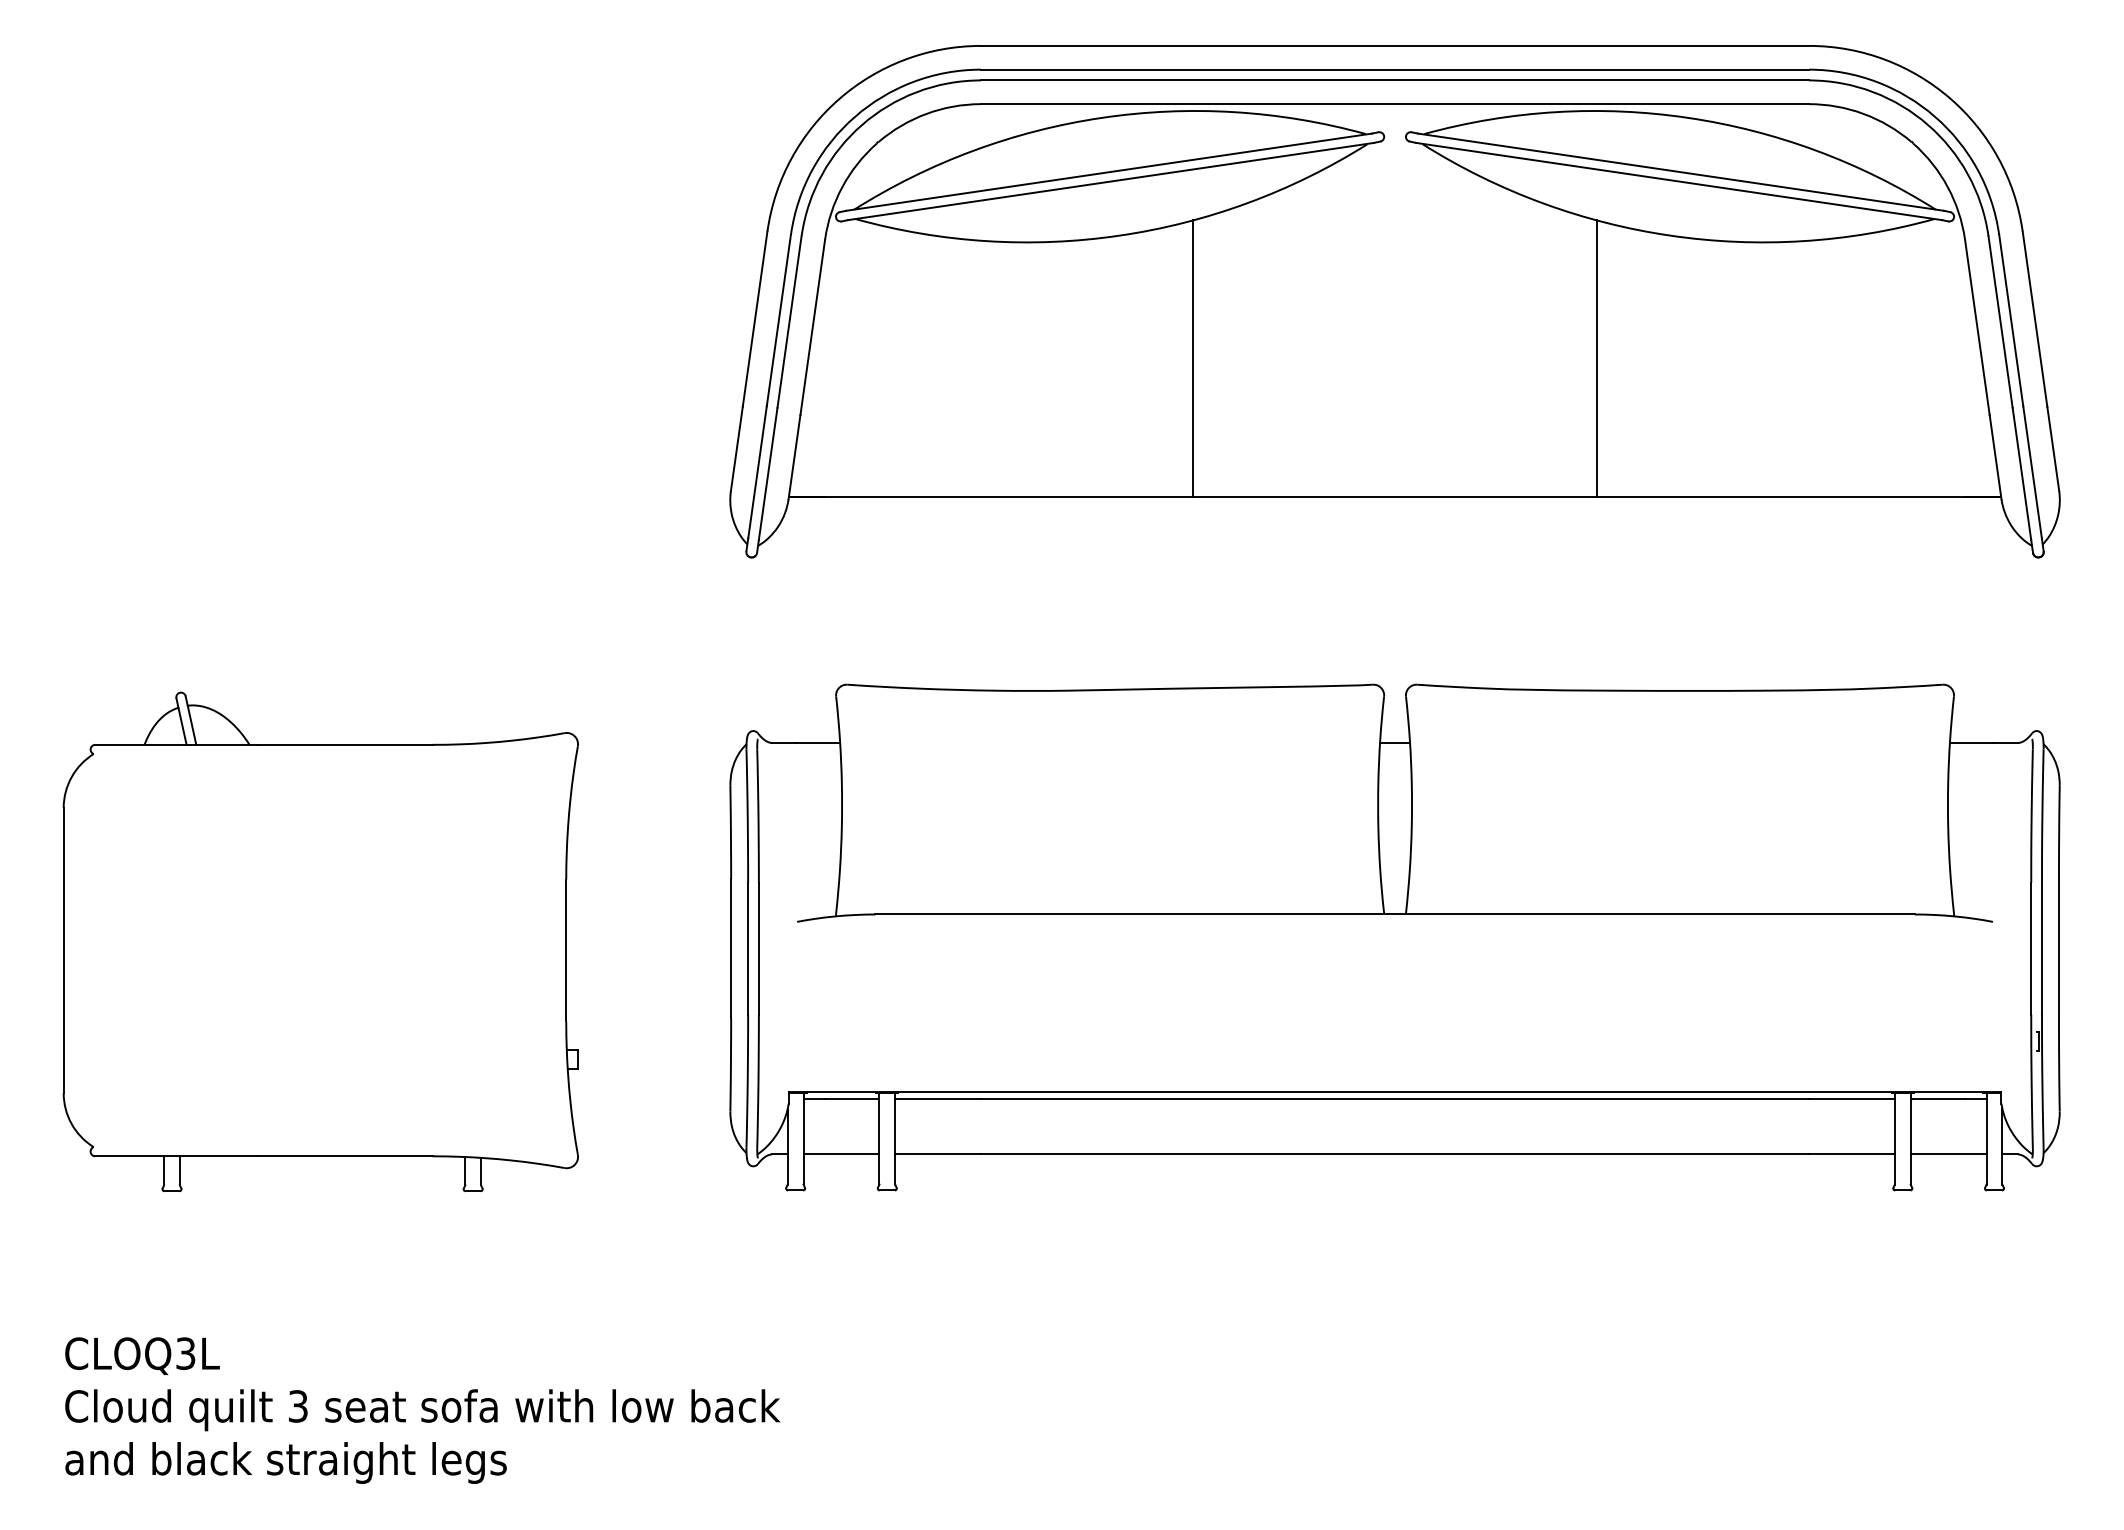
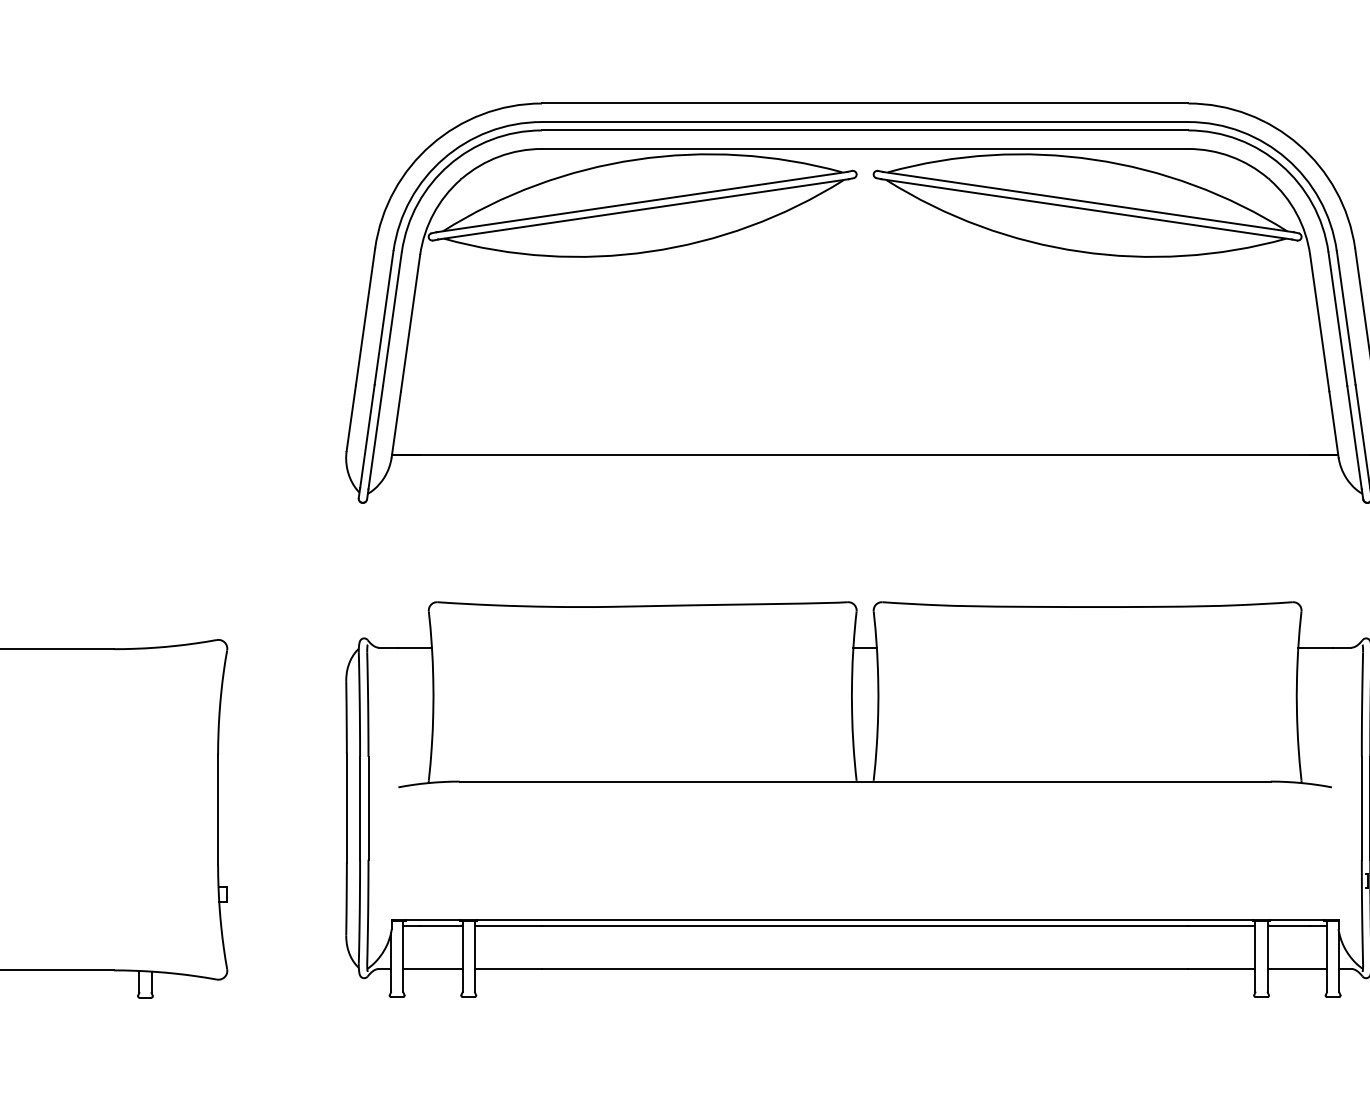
line: (1193, 358) -> (707, 347), removed
line: (1597, 358) -> (1023, 347), removed

